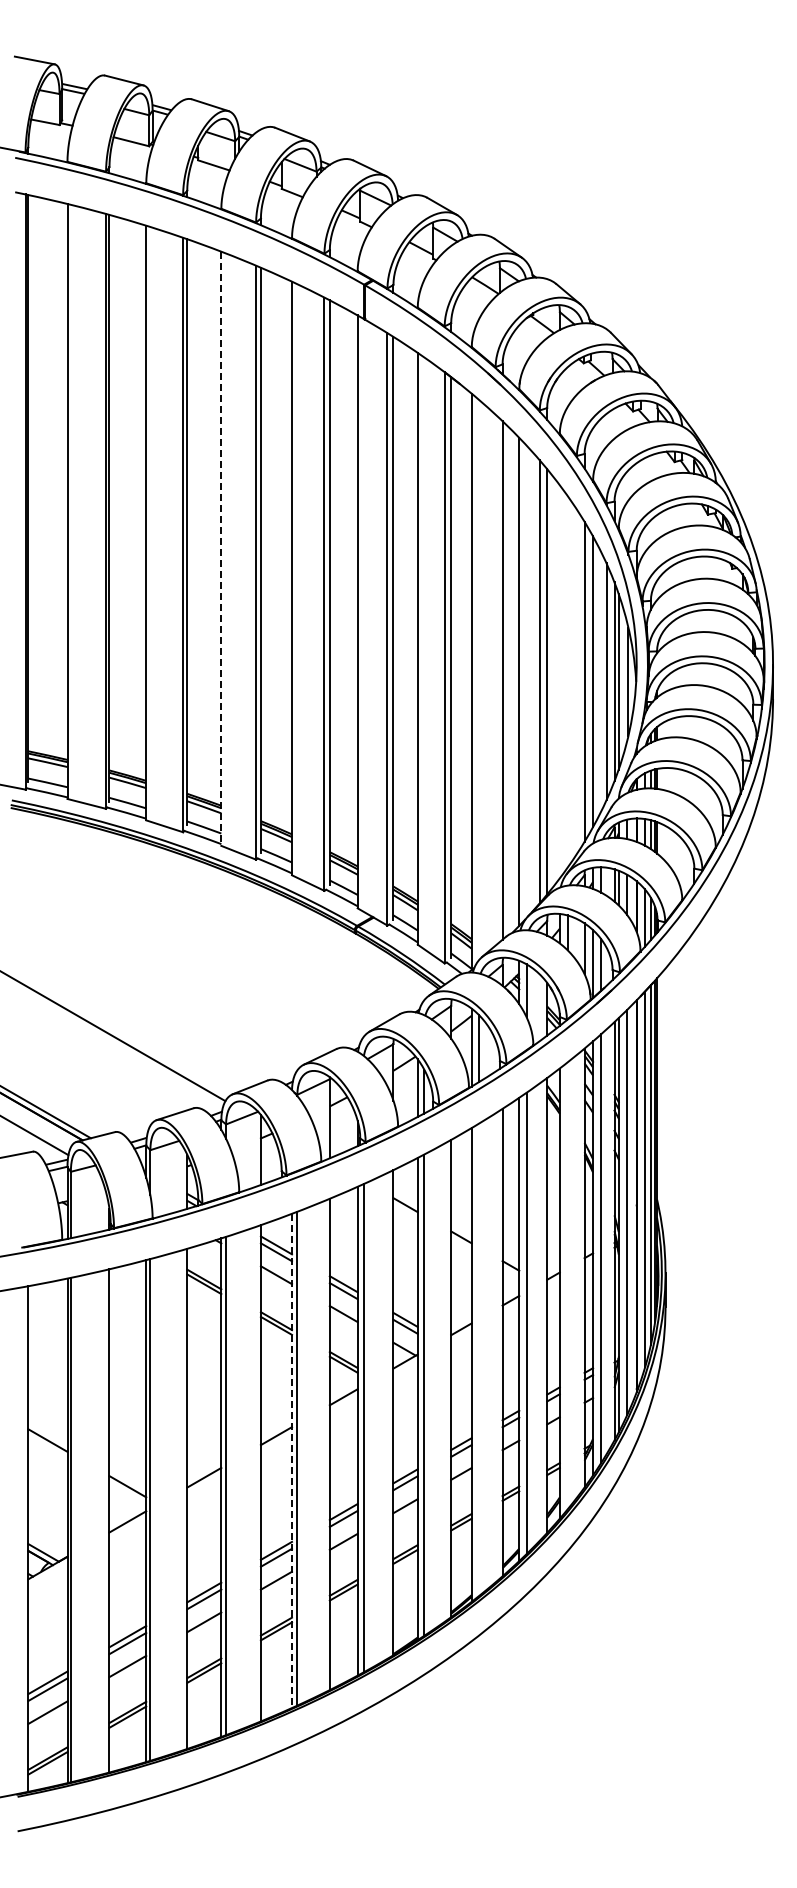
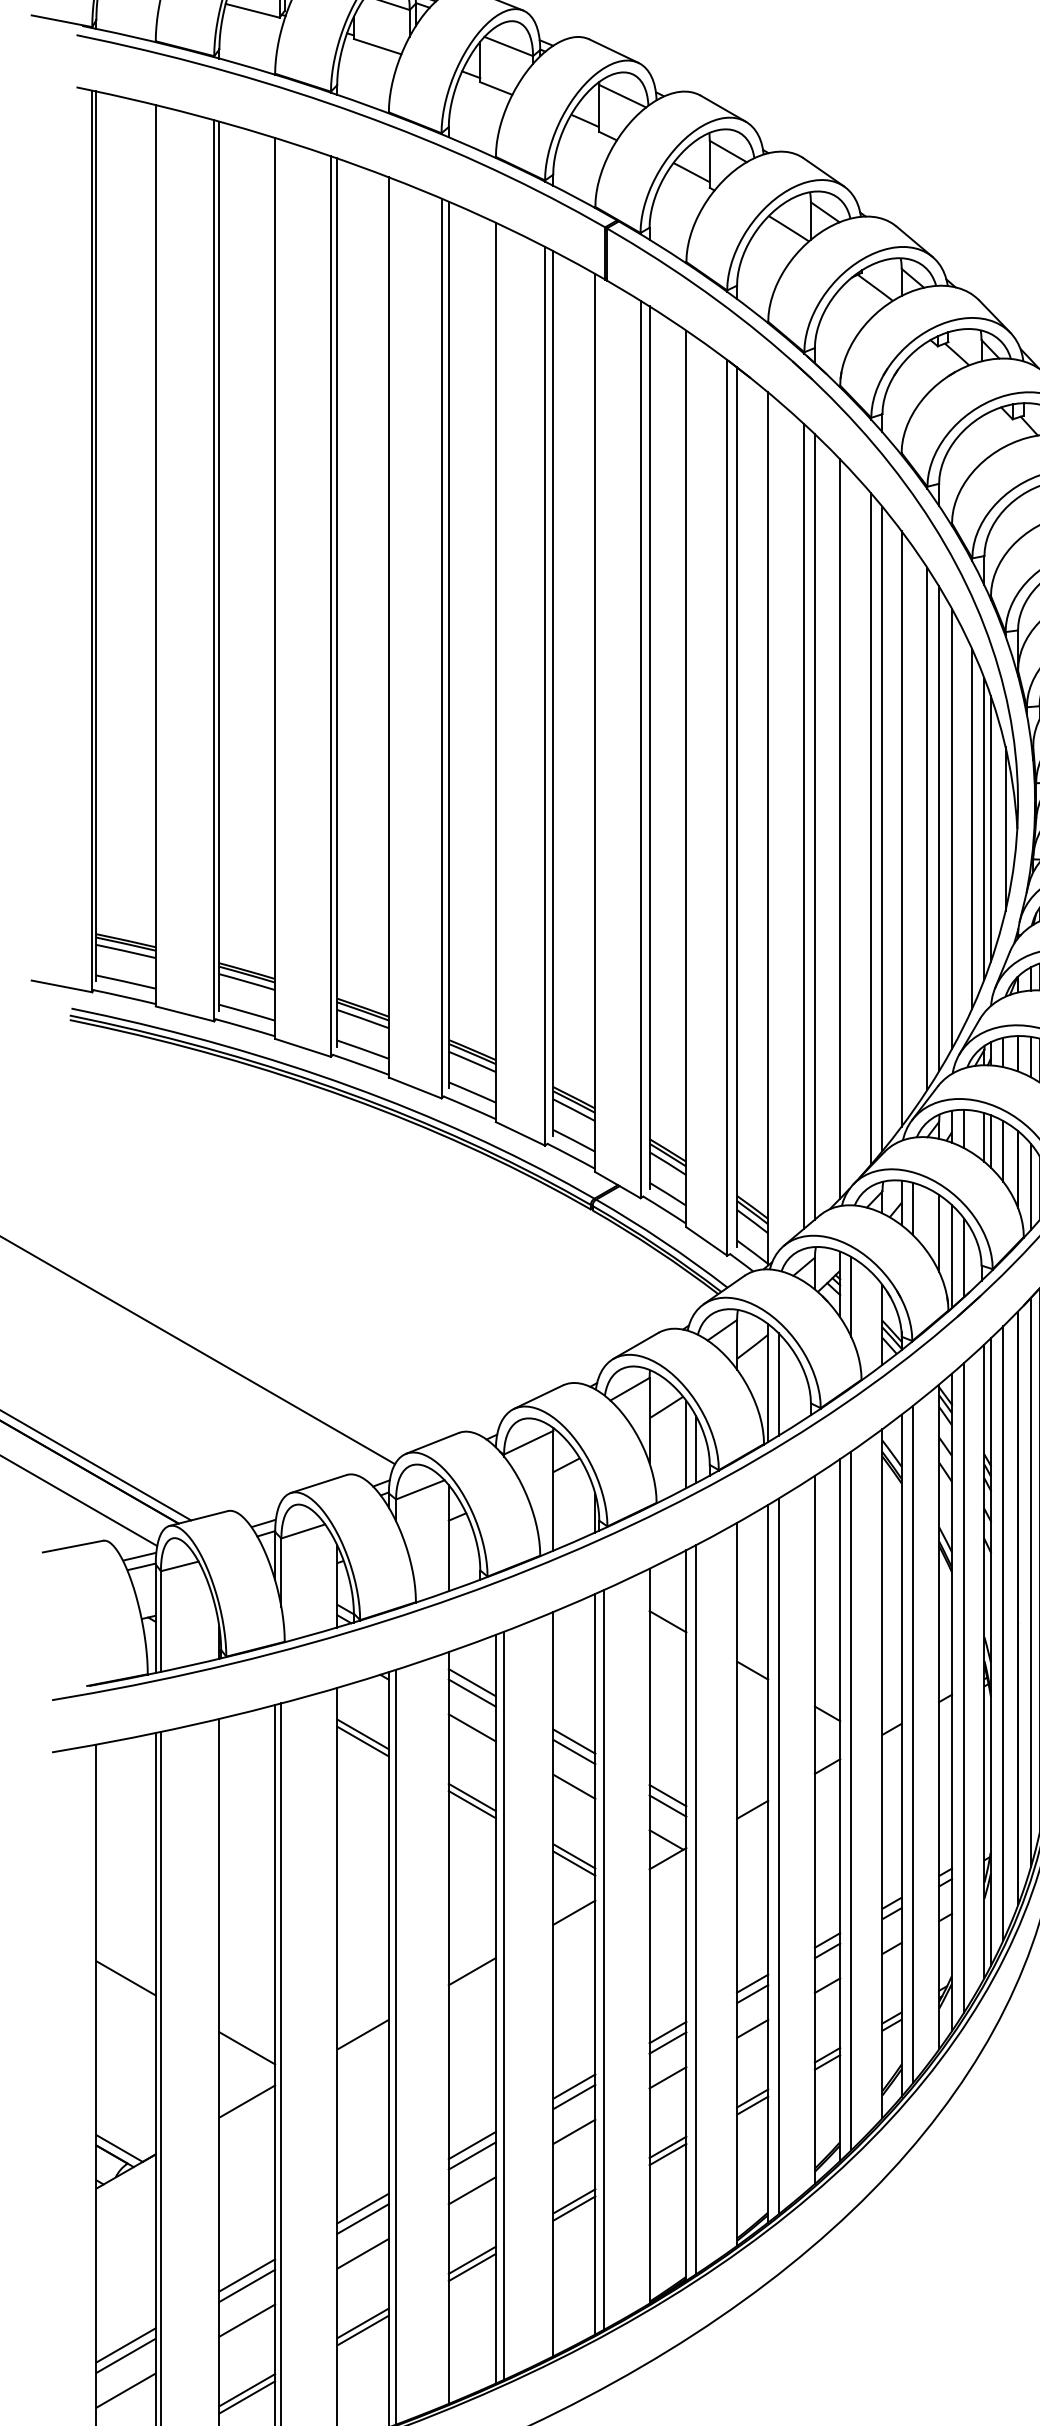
line: (221, 549) -> (389, 628), dashed -> solid
line: (495, 679) -> (804, 825), added
line: (559, 681) -> (901, 828), added
line: (576, 681) -> (926, 828), added
line: (567, 1285) -> (913, 1743), added
line: (478, 1359) -> (778, 1855), added
line: (292, 1461) -> (496, 2010), dashed -> solid

